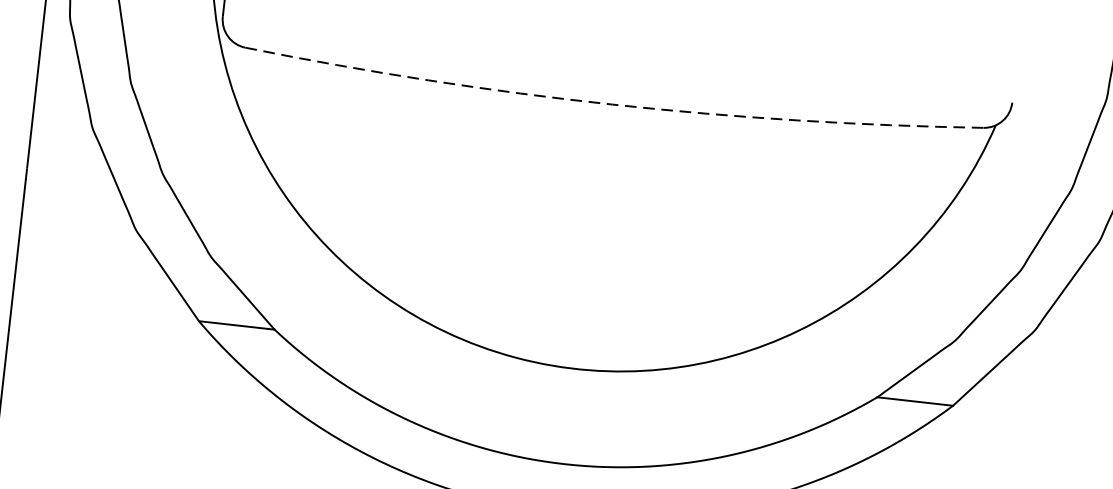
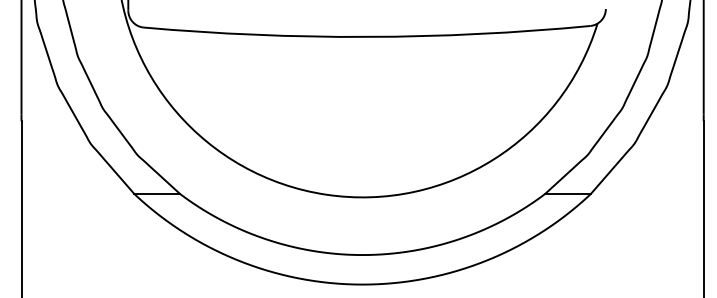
arc: (613, 103) -> (367, 36), dashed -> solid

